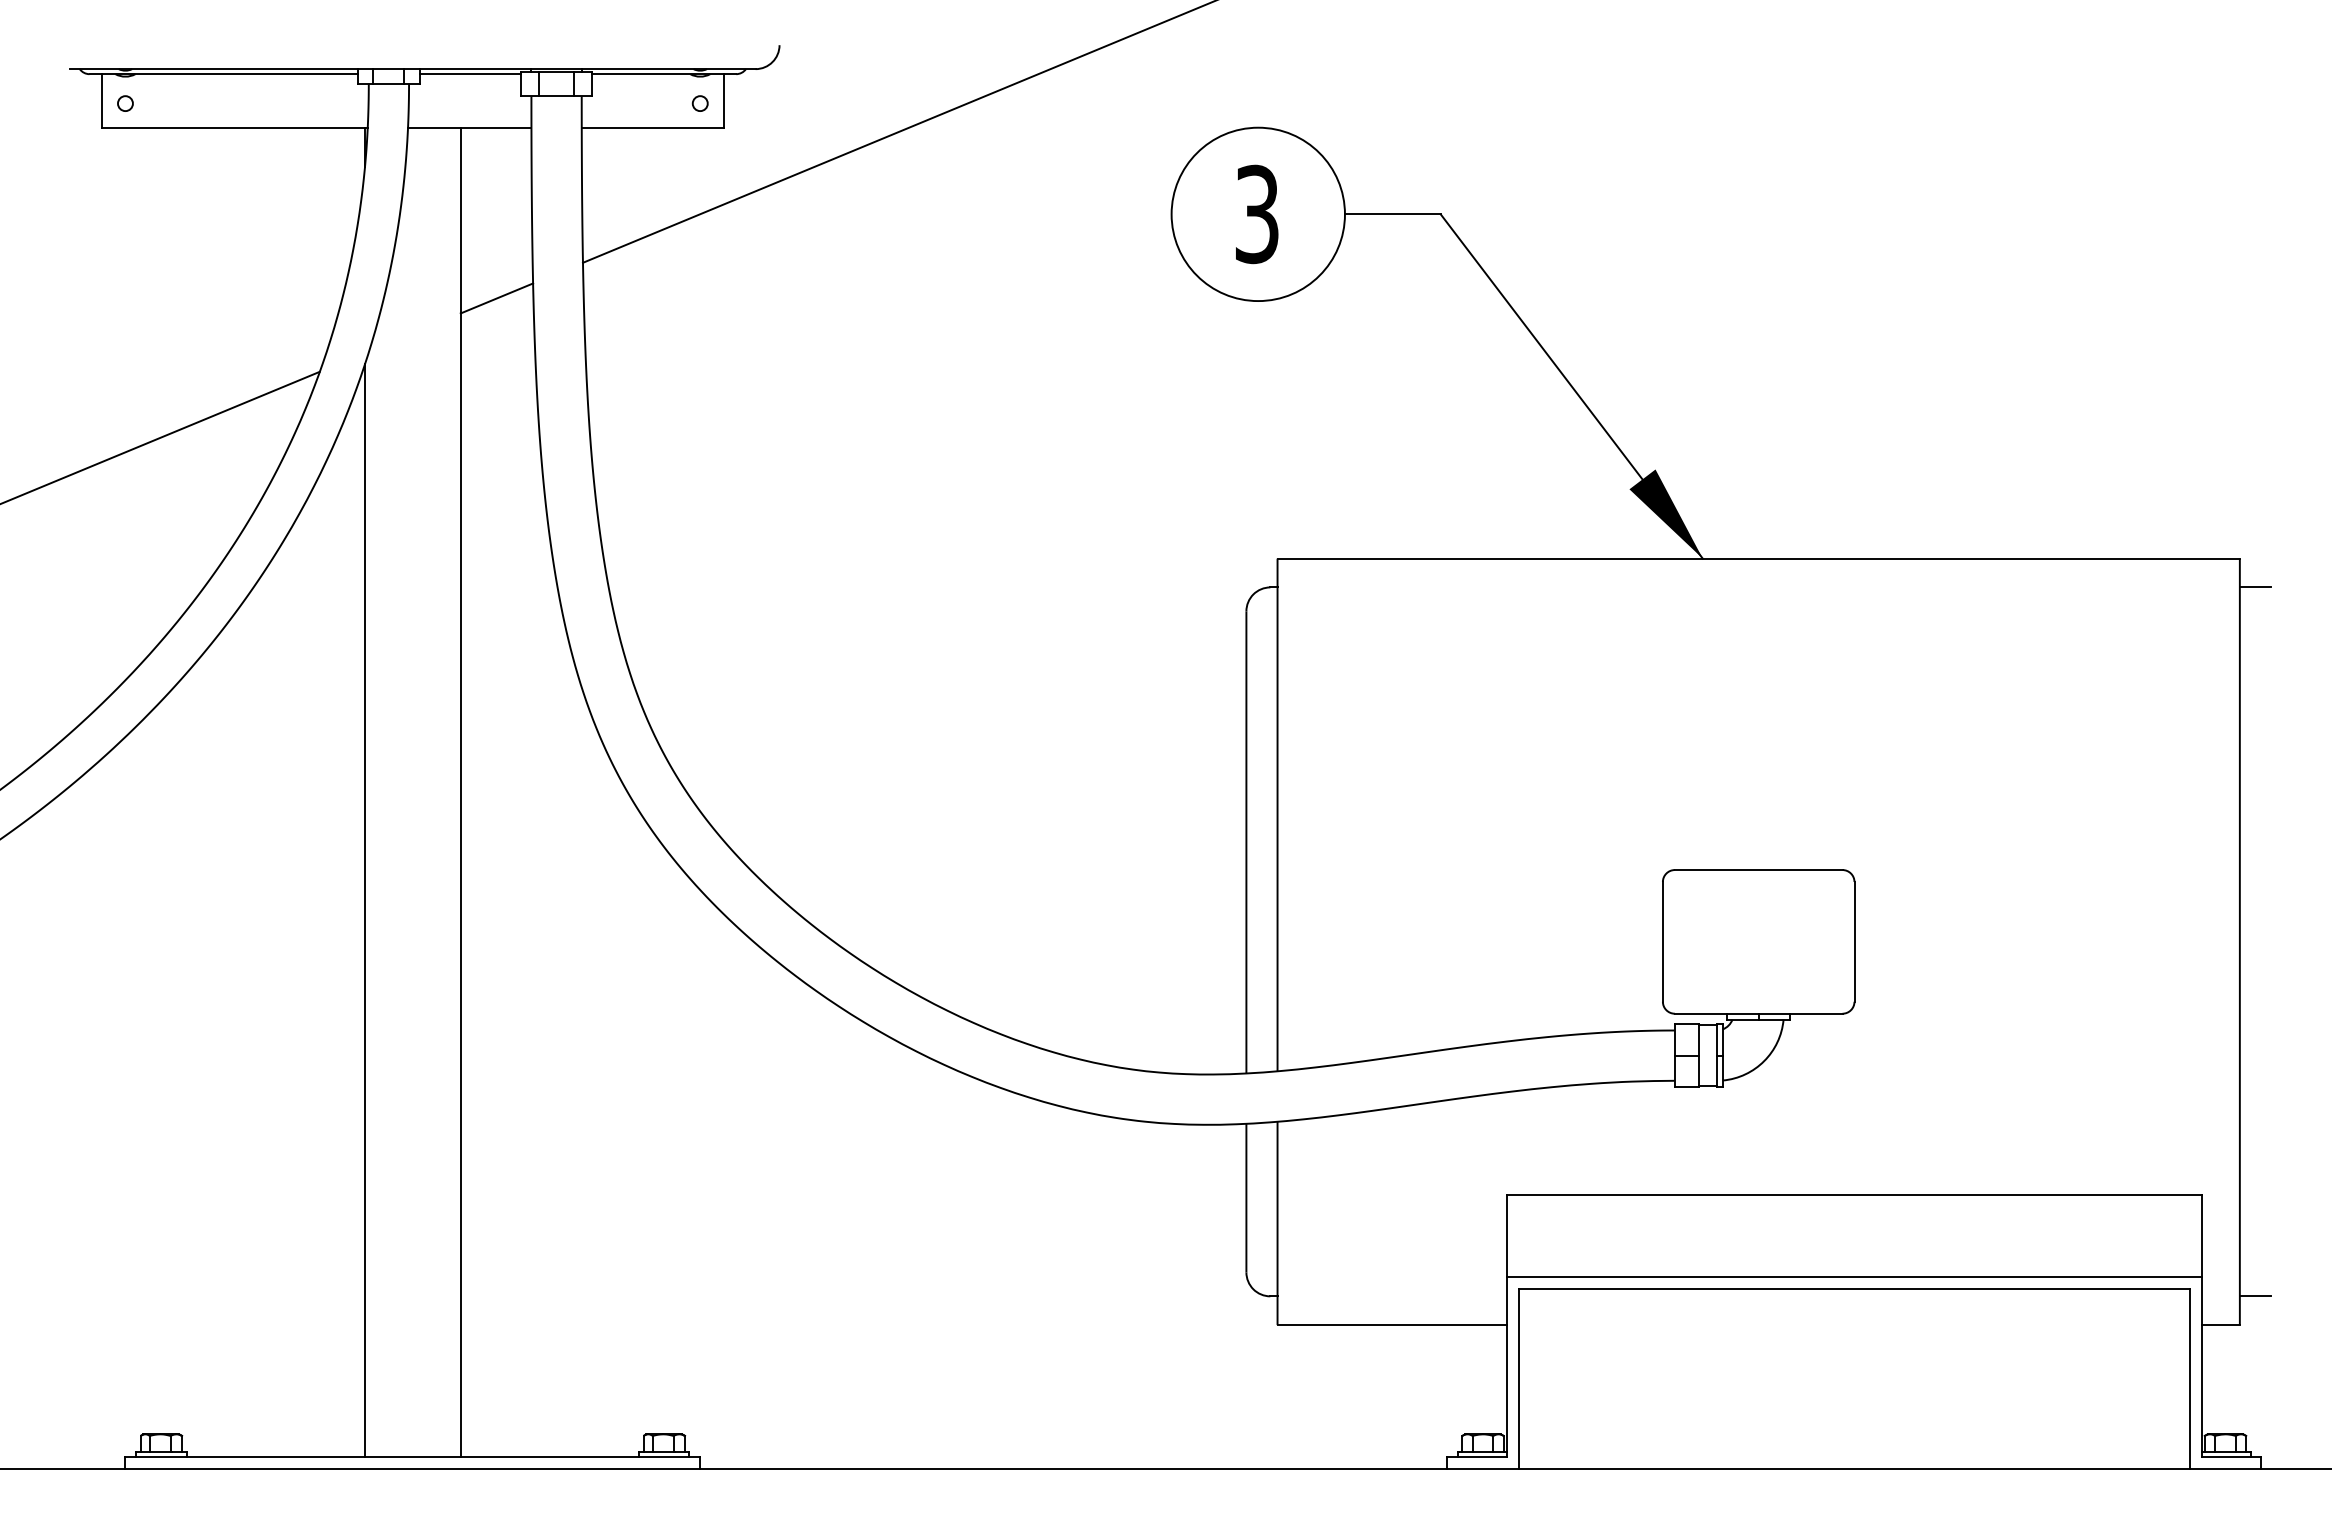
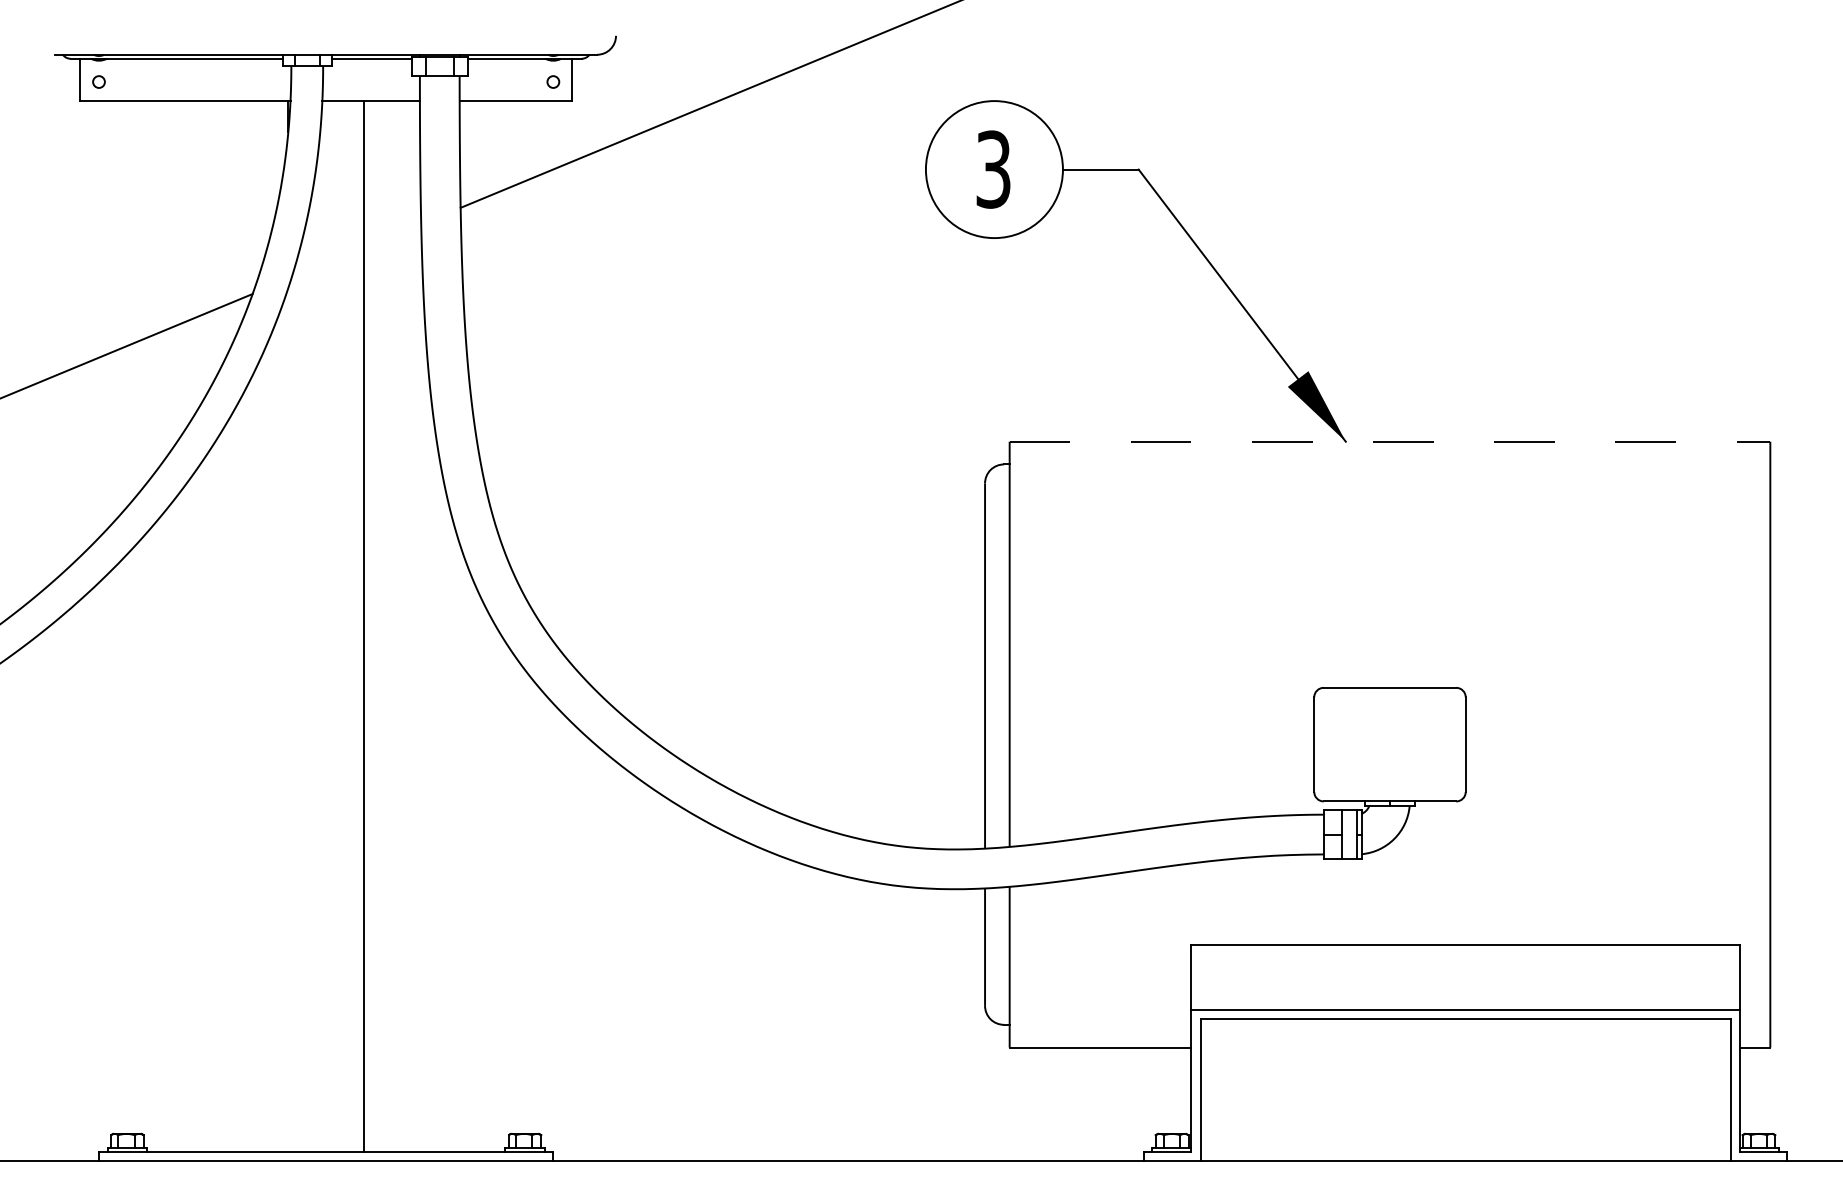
line: (496, 297) -> (392, 235), removed
line: (1759, 558) -> (1390, 441), solid -> dashed
line: (2255, 587) -> (1782, 464), removed
line: (365, 910) -> (288, 719), removed
line: (2255, 1295) -> (1782, 1024), removed

